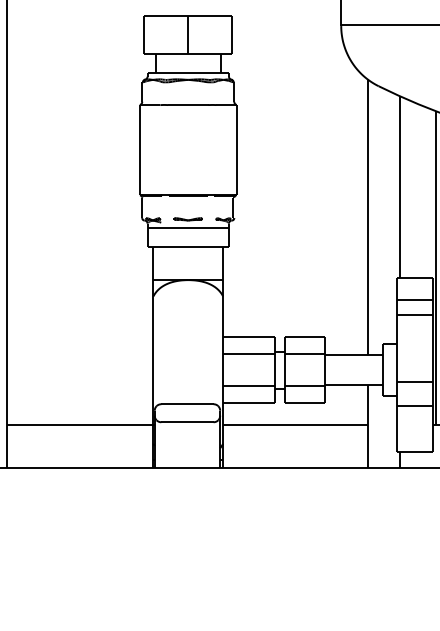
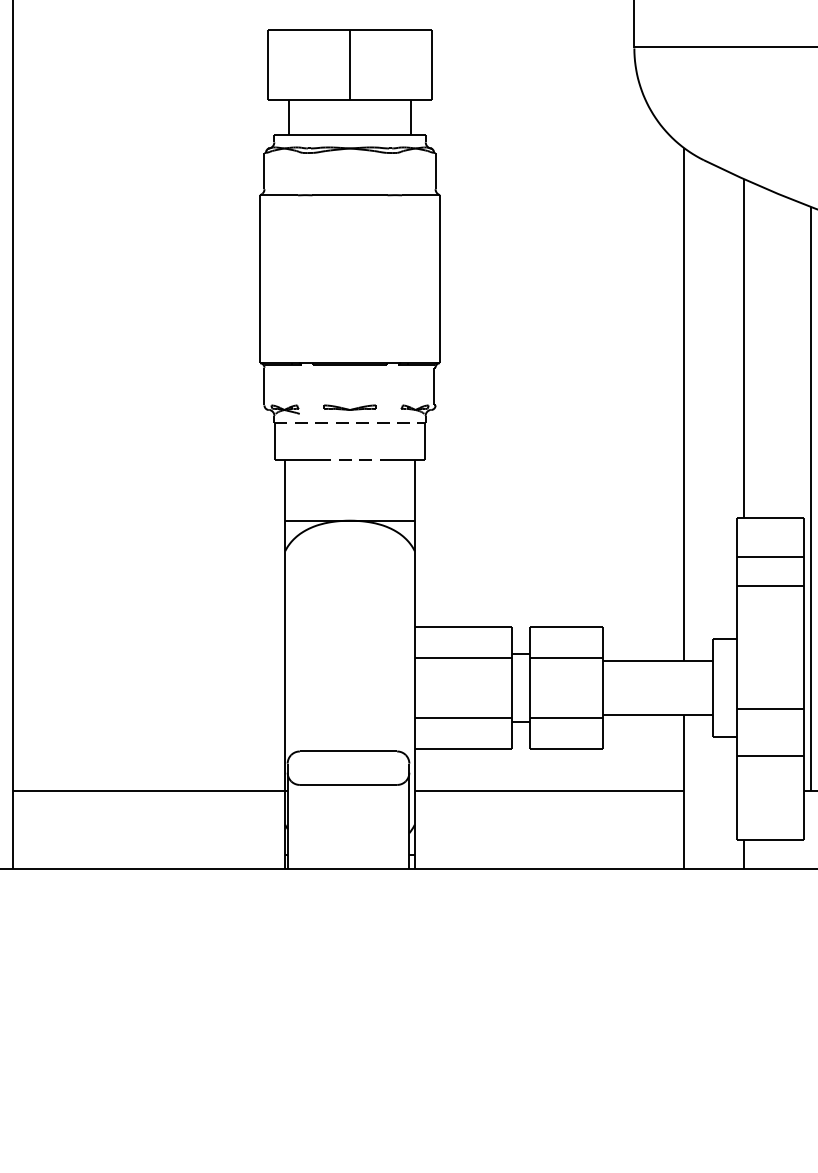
line: (188, 227) -> (350, 422), solid -> dashed
line: (188, 247) -> (350, 460), solid -> dashed

